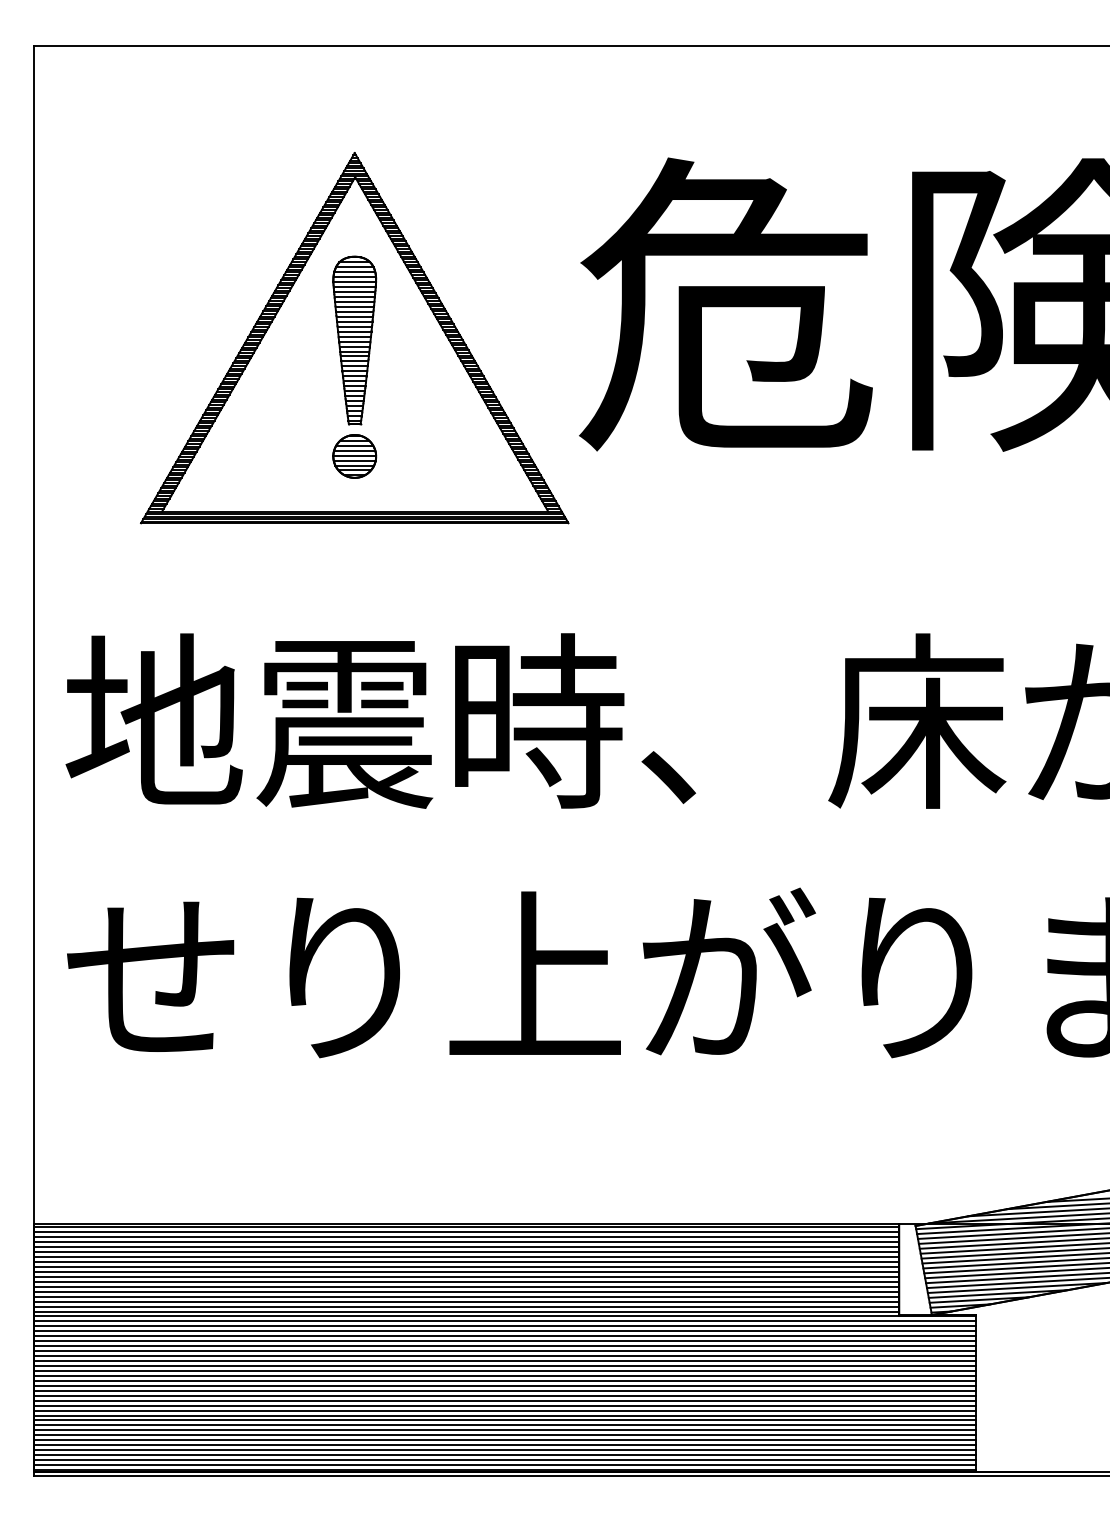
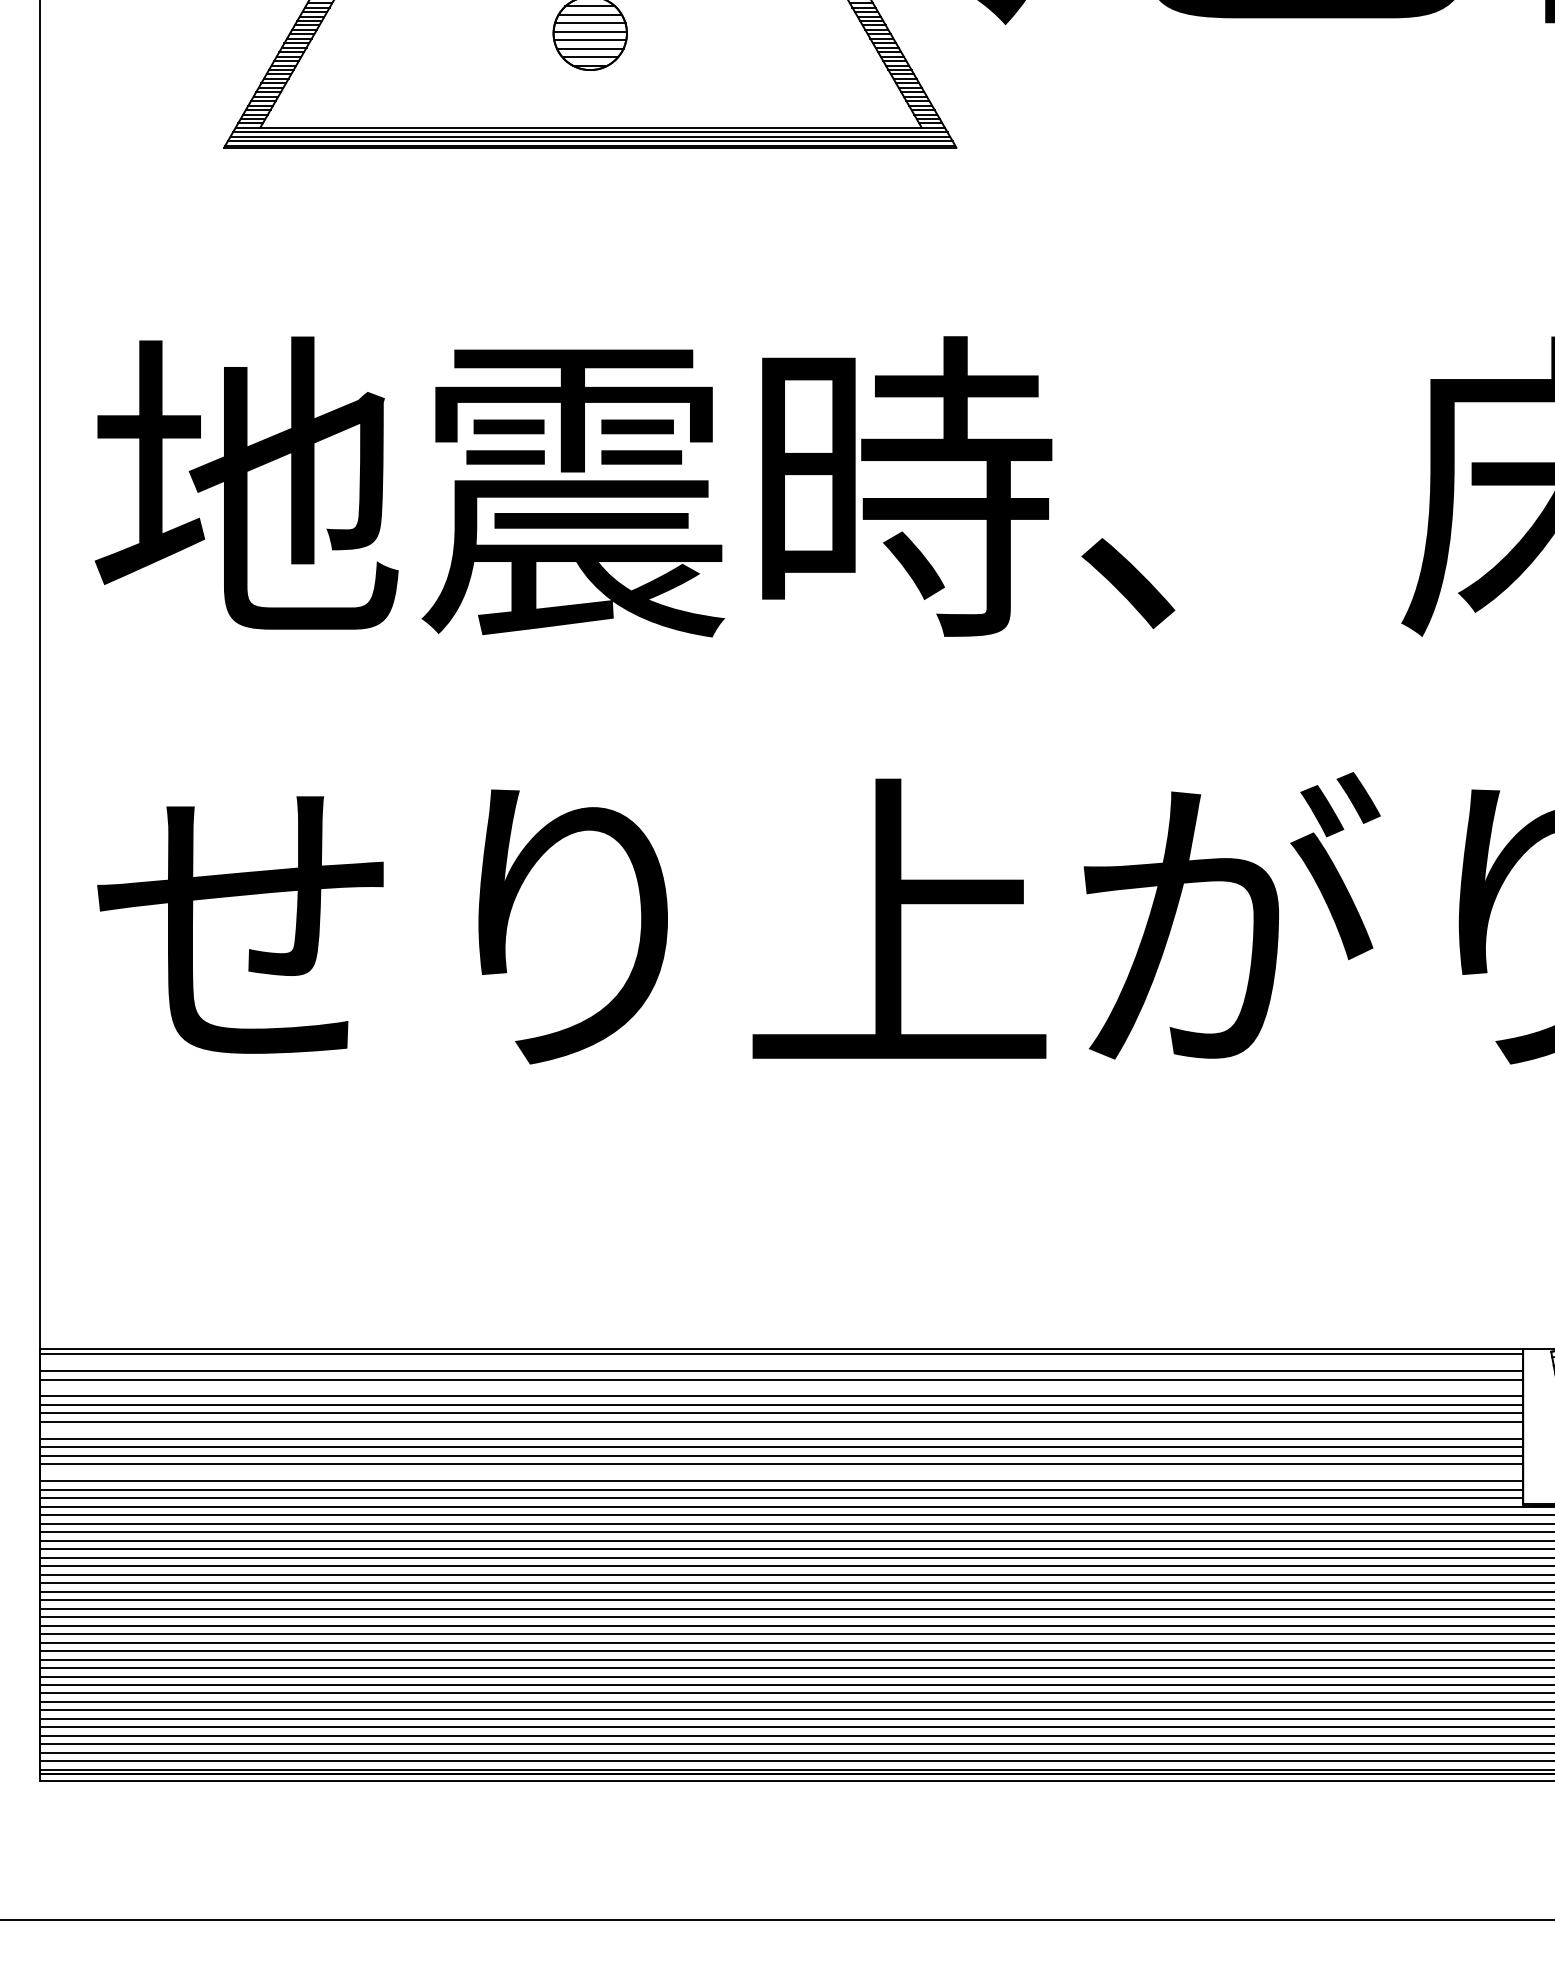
line: (466, 1232) -> (781, 1362), removed
line: (466, 1247) -> (781, 1388), removed
line: (466, 1271) -> (781, 1429), removed
line: (466, 1296) -> (781, 1472), removed

